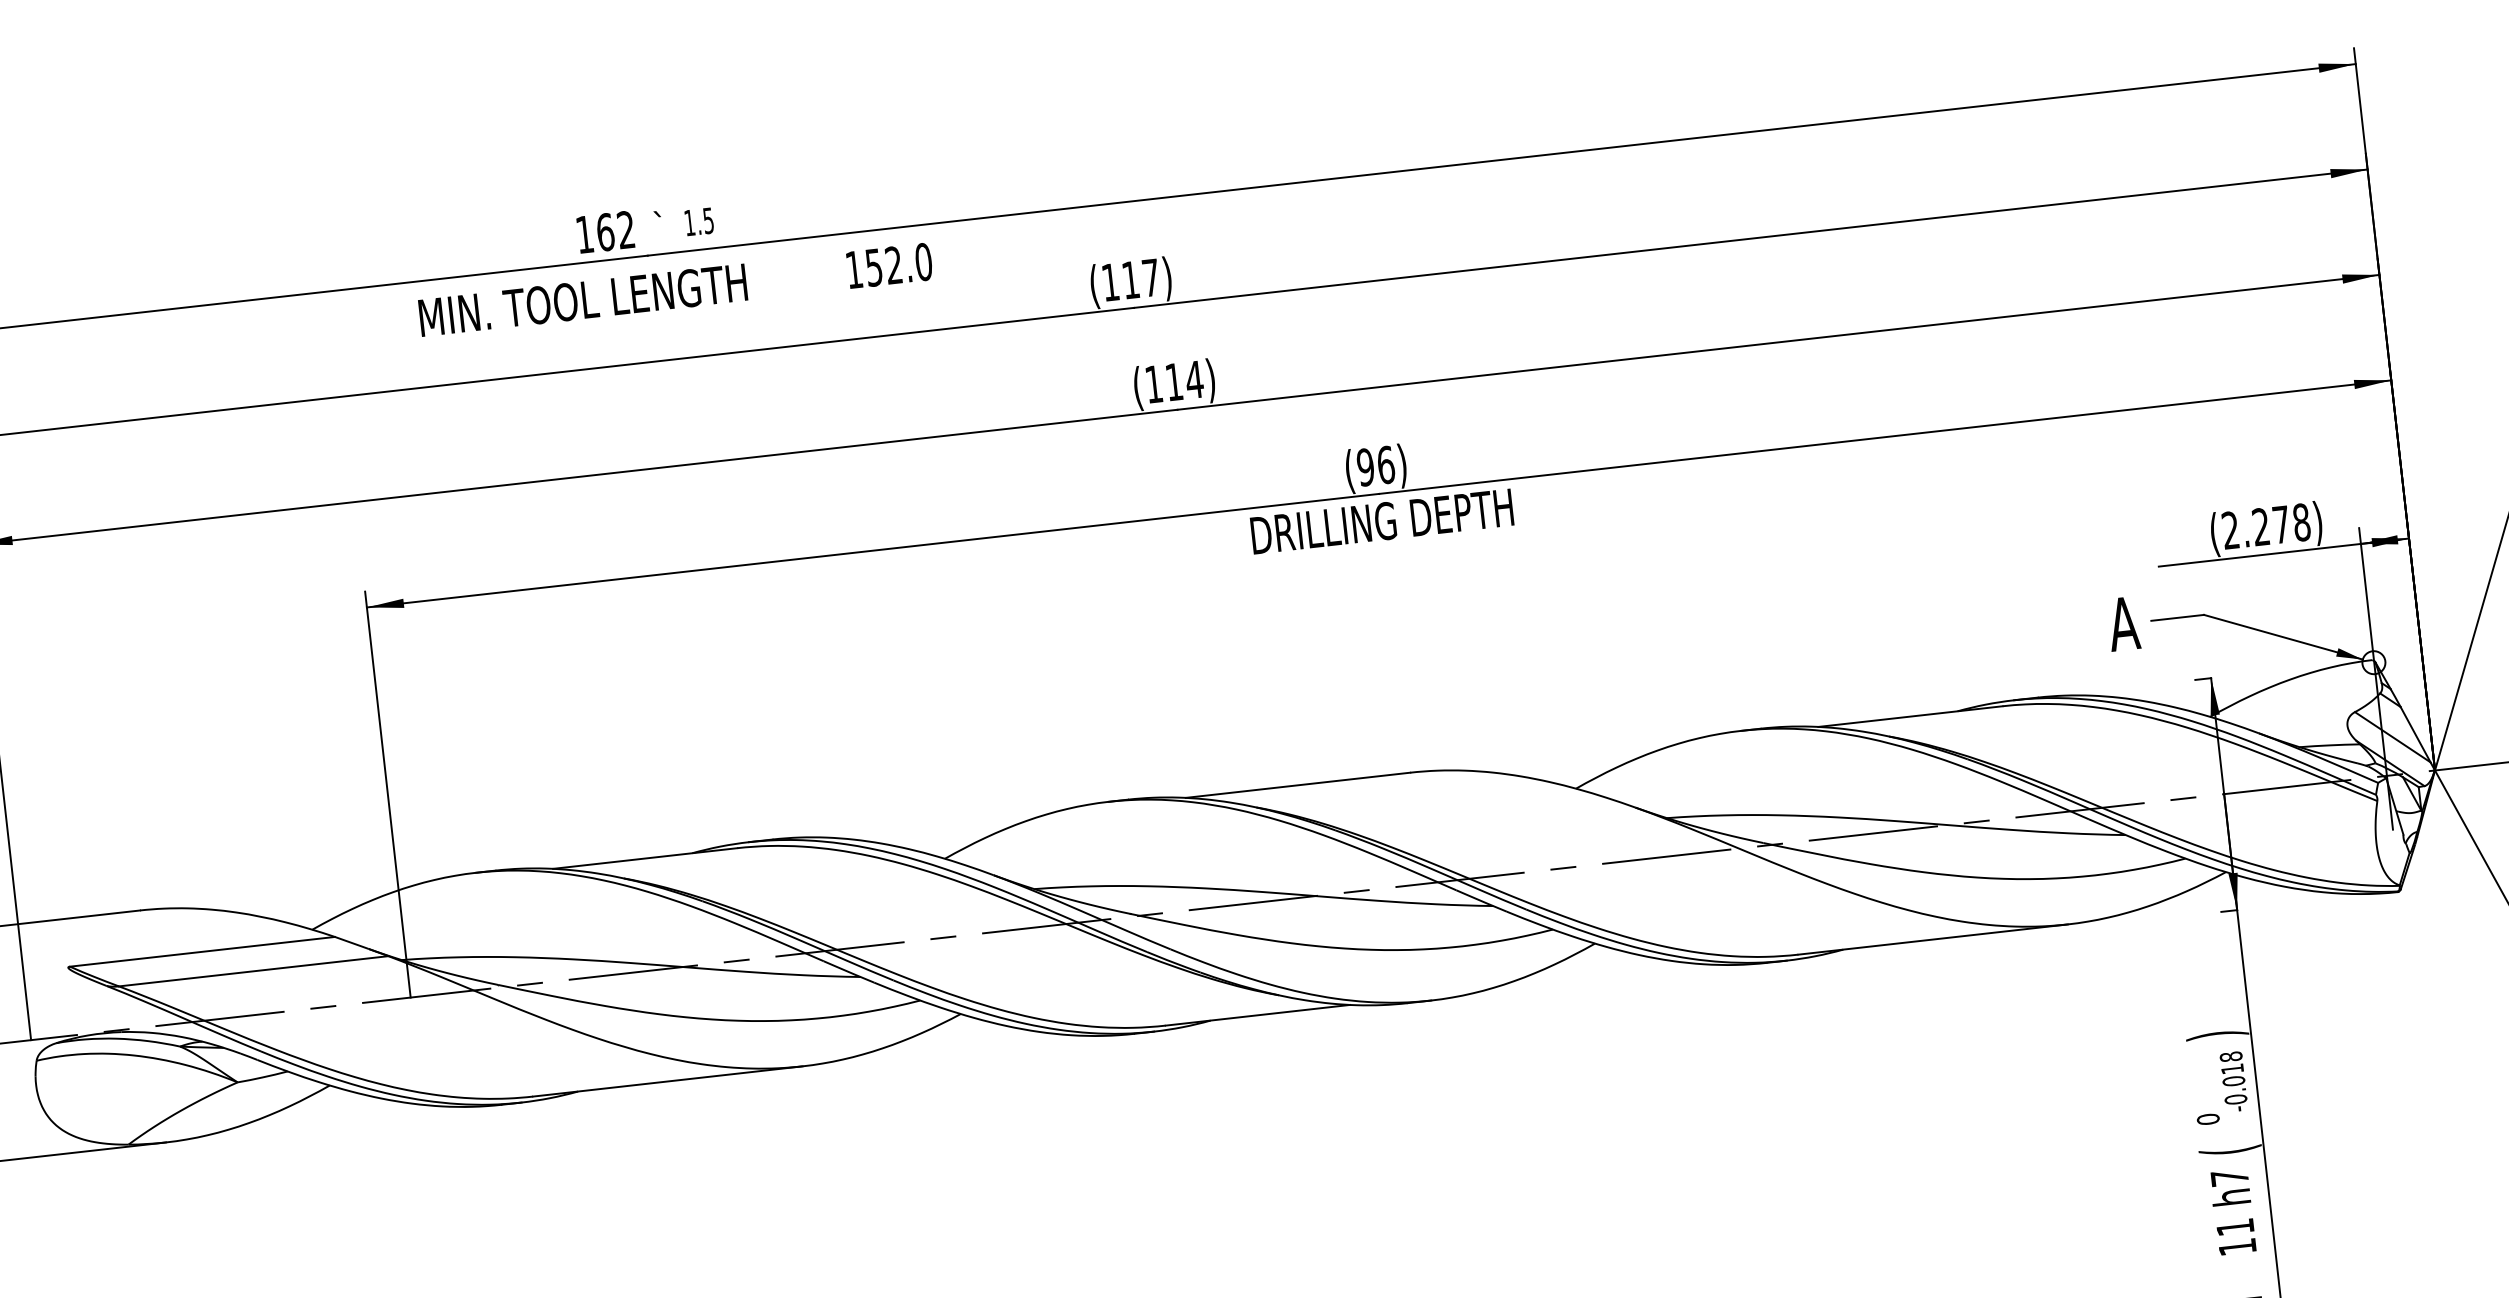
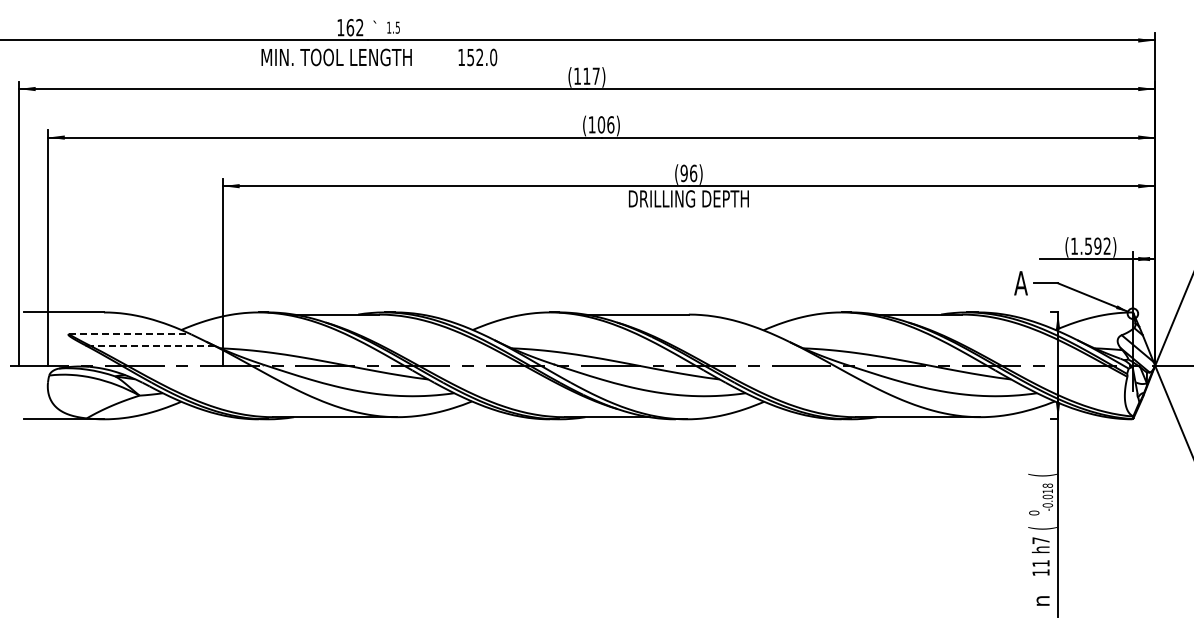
text: (1182, 380) -> (605, 124), (114) -> (106)
text: (2265, 524) -> (1090, 245), (2.278) -> (1.592)
line: (202, 951) -> (130, 334), solid -> dashed
line: (253, 970) -> (152, 345), solid -> dashed
text: (2216, 1033) -> (1042, 474), ) -> (

